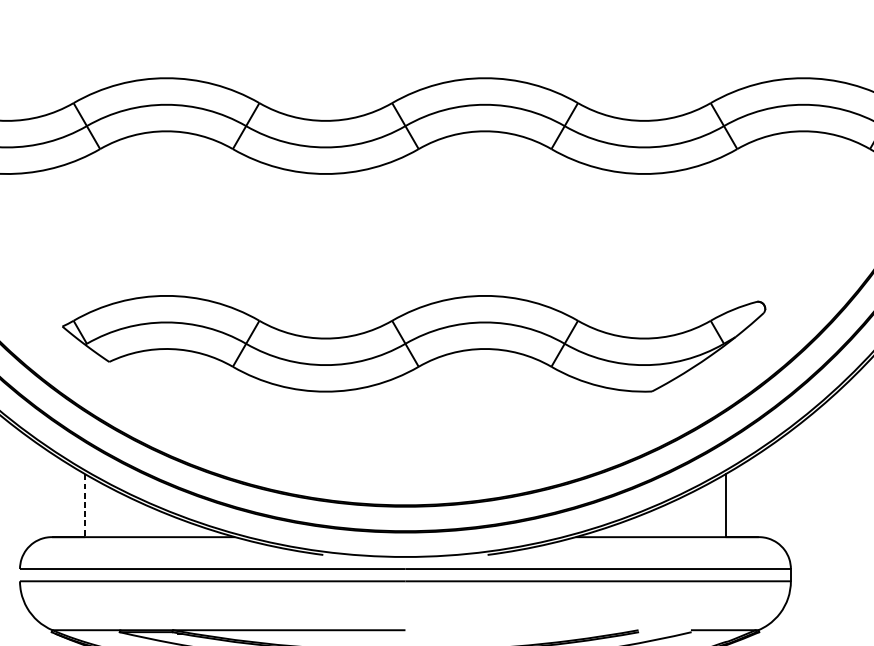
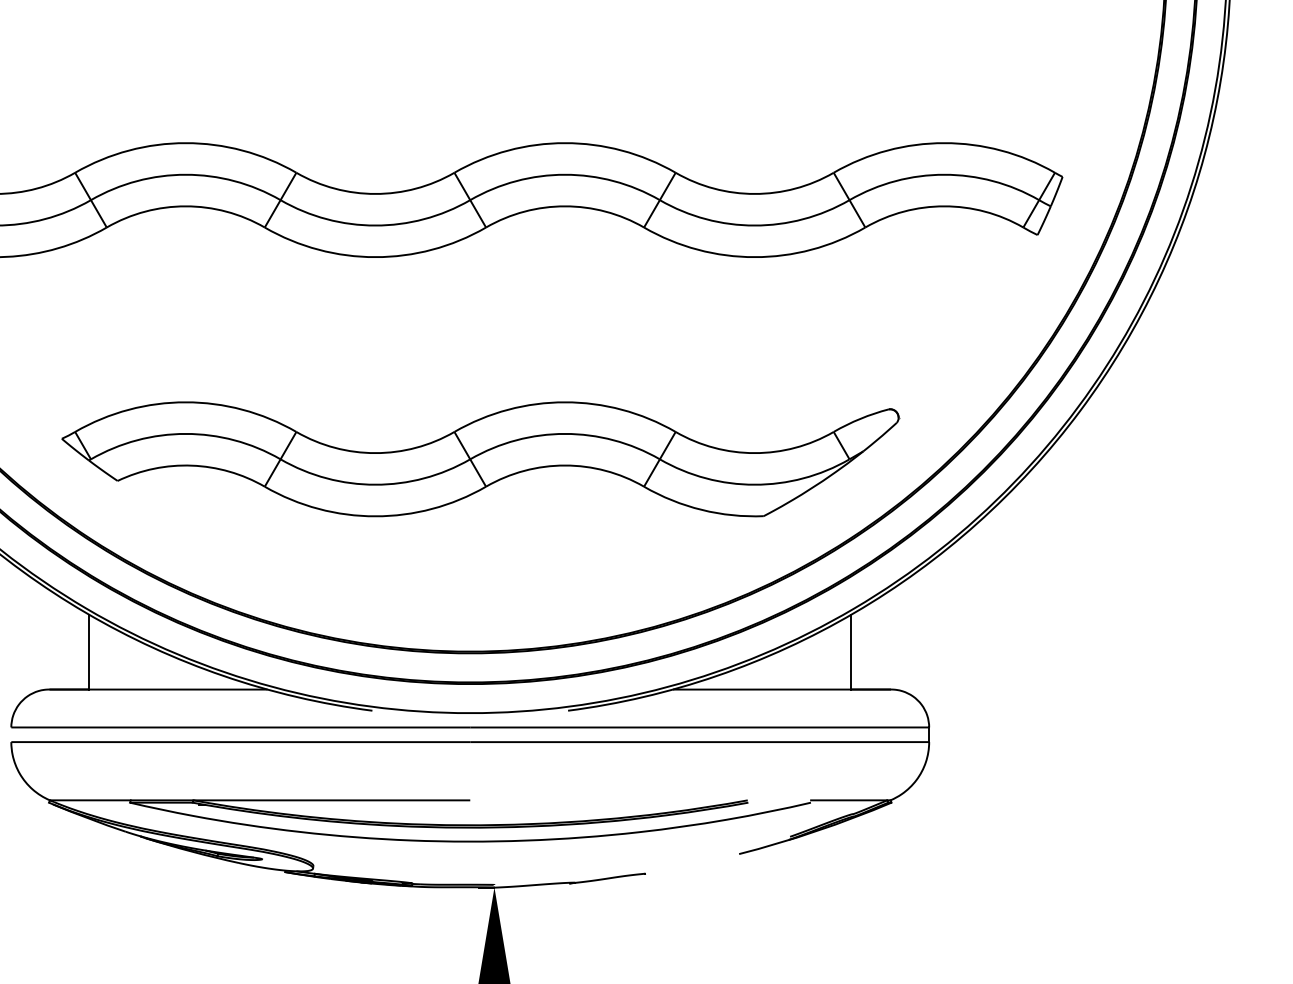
line: (85, 506) -> (89, 652), dashed -> solid

